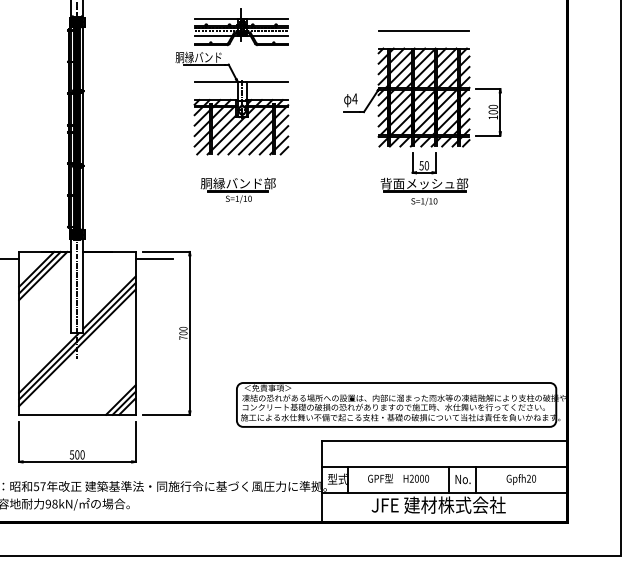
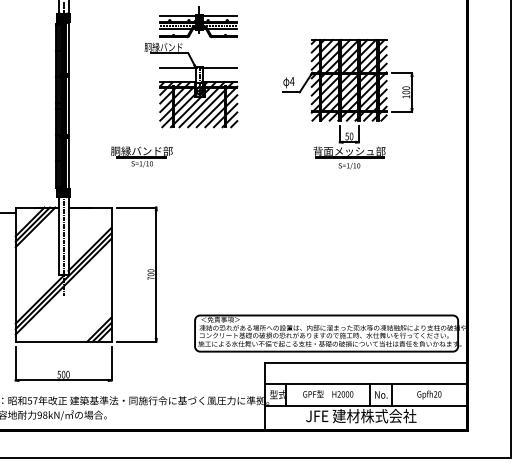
line: (423, 30) -> (348, 25), removed
part: (237, 190) -> (141, 156), moved
line: (154, 258) -> (127, 212), removed

